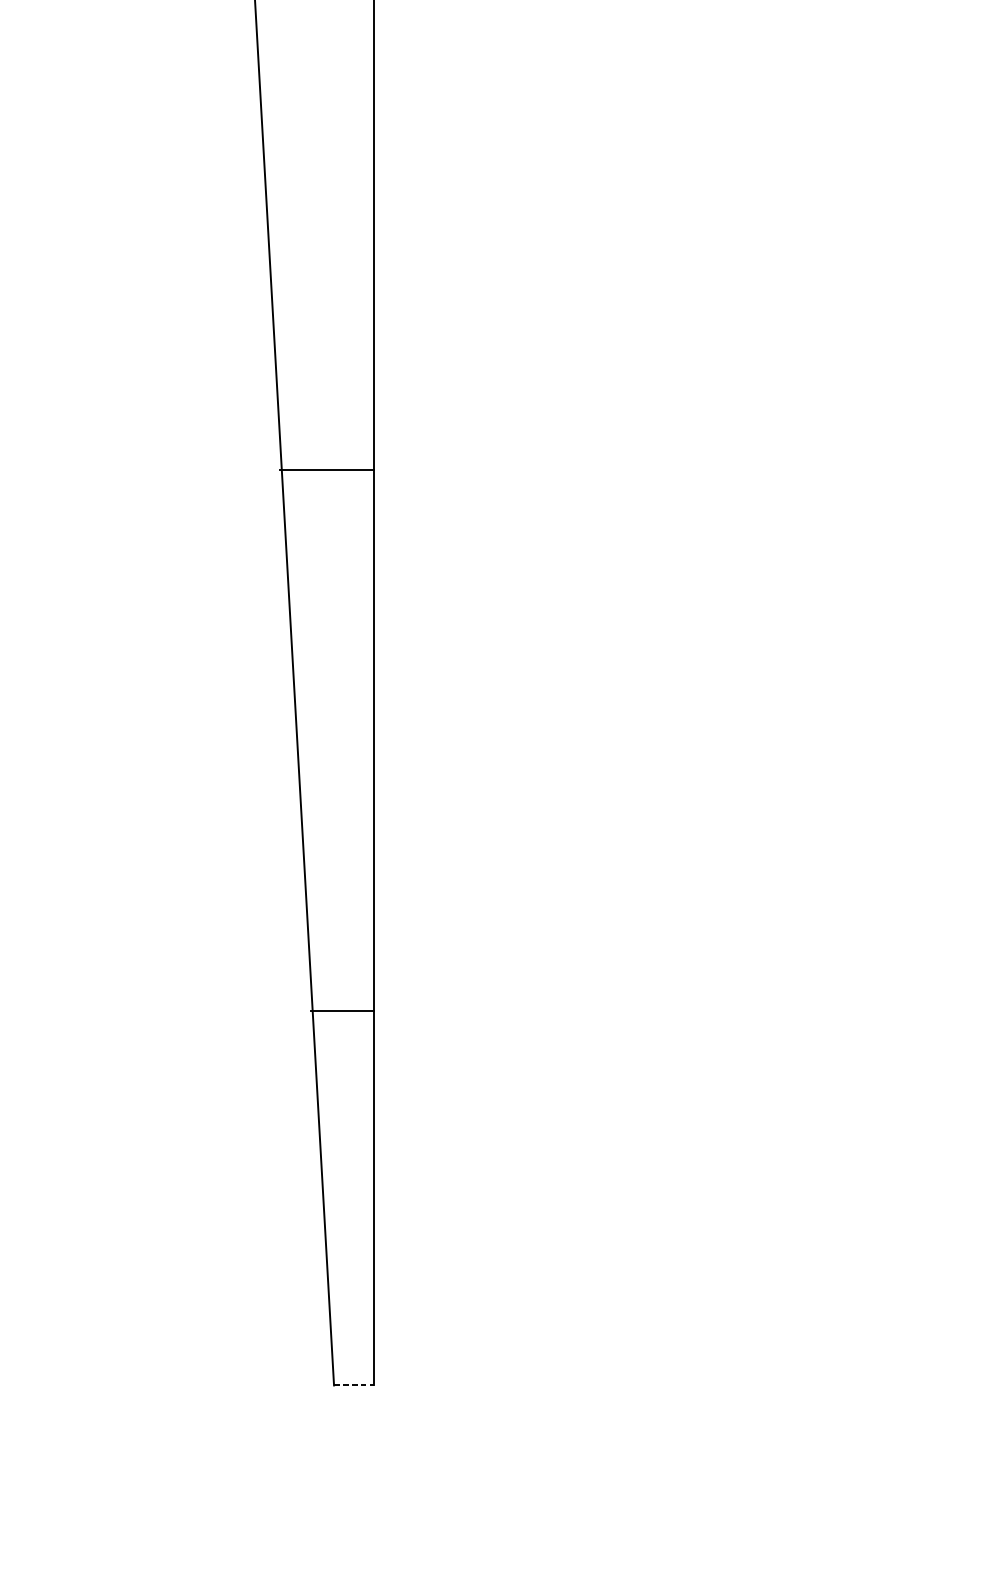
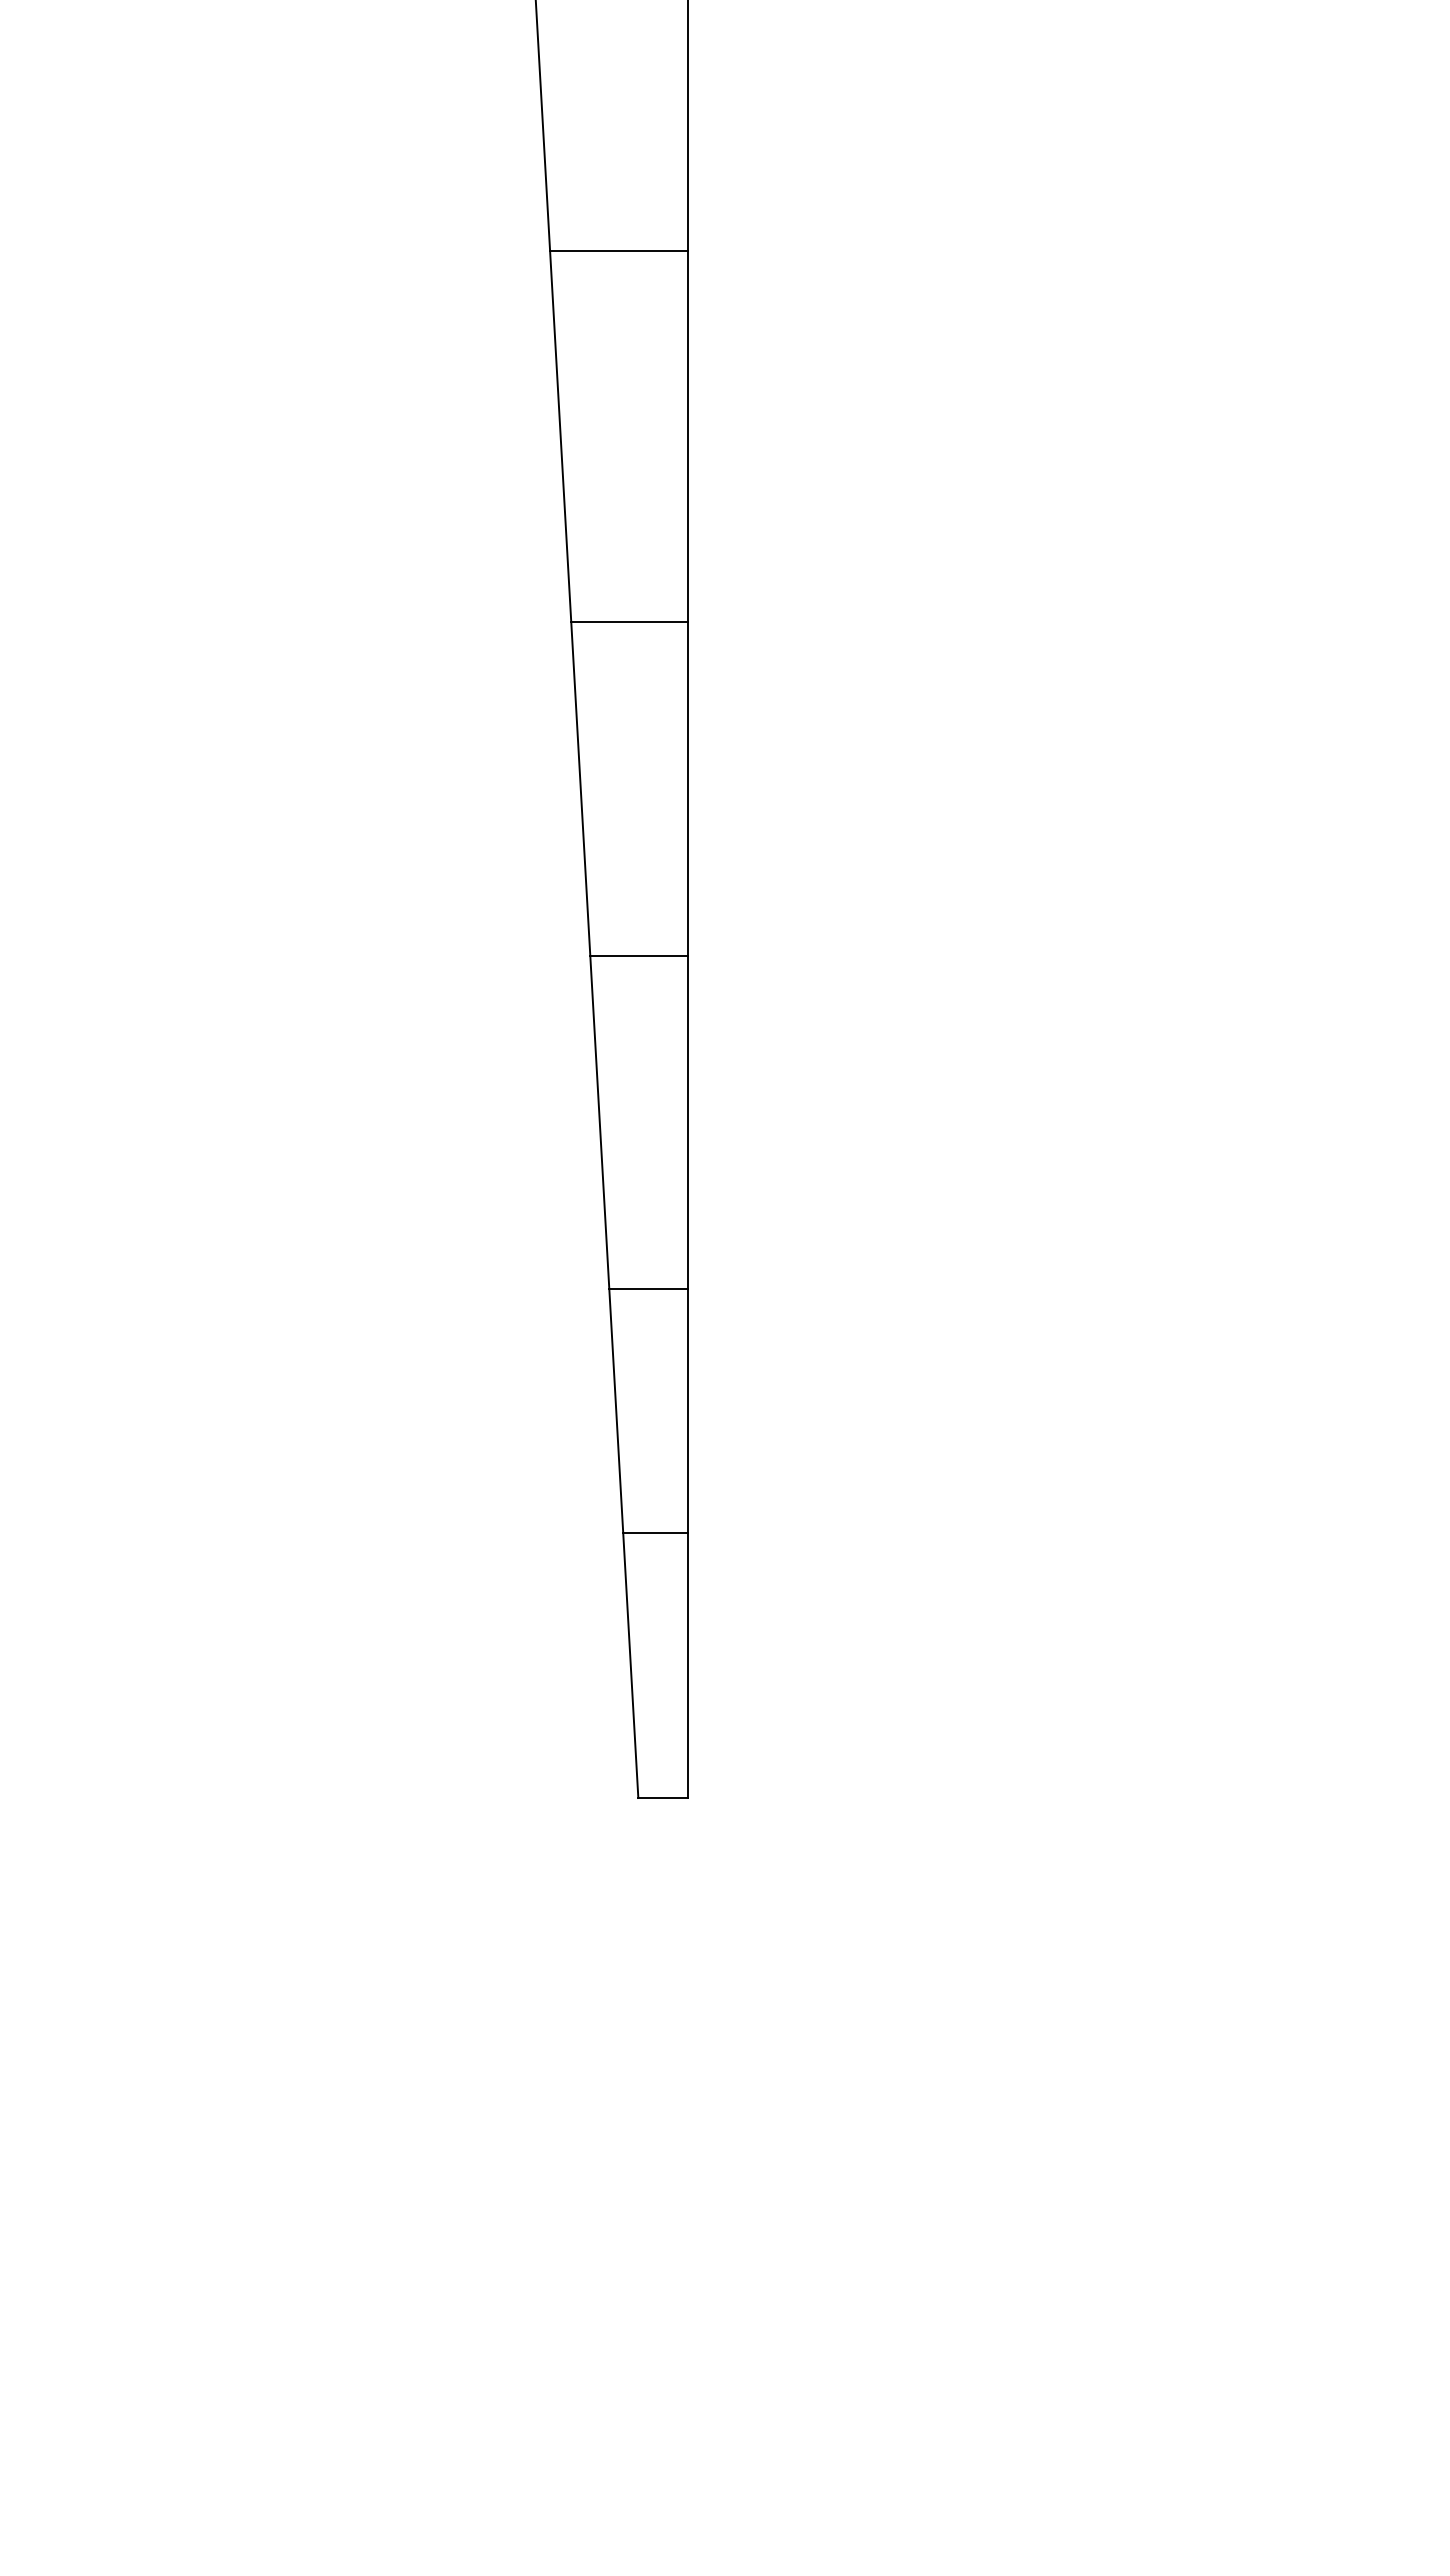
line: (317, 133) -> (618, 250), added
line: (326, 470) -> (629, 621), moved
line: (334, 703) -> (638, 955), added
line: (342, 1010) -> (648, 1288), moved
line: (347, 1171) -> (655, 1533), added
line: (354, 1385) -> (663, 1798), dashed -> solid

